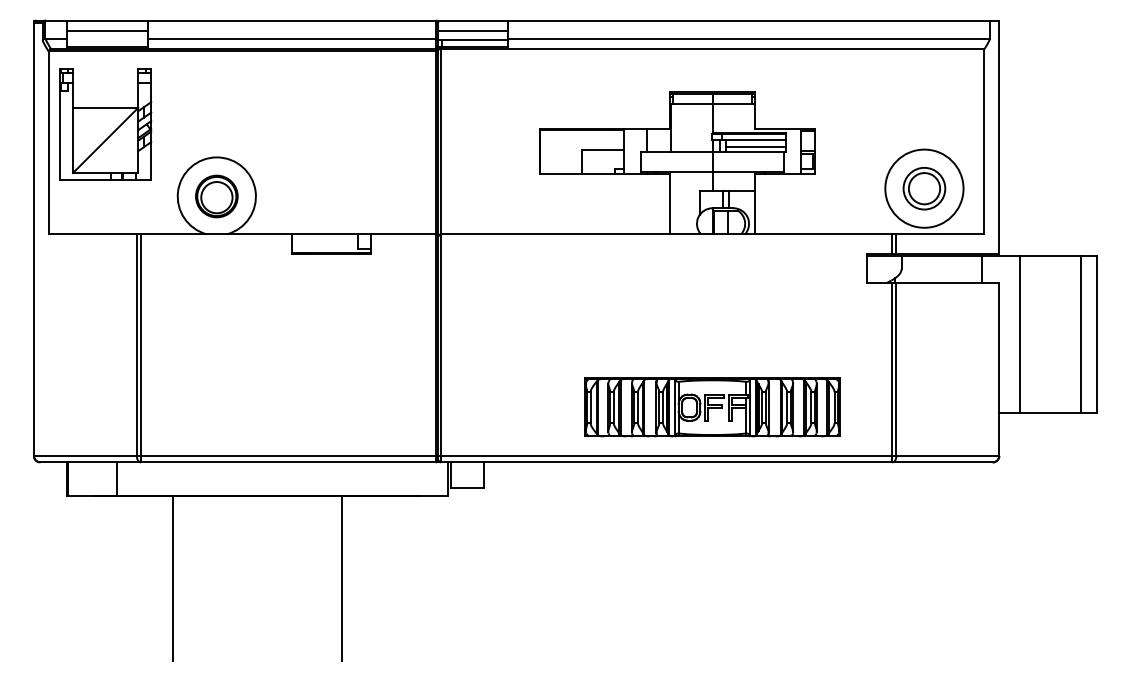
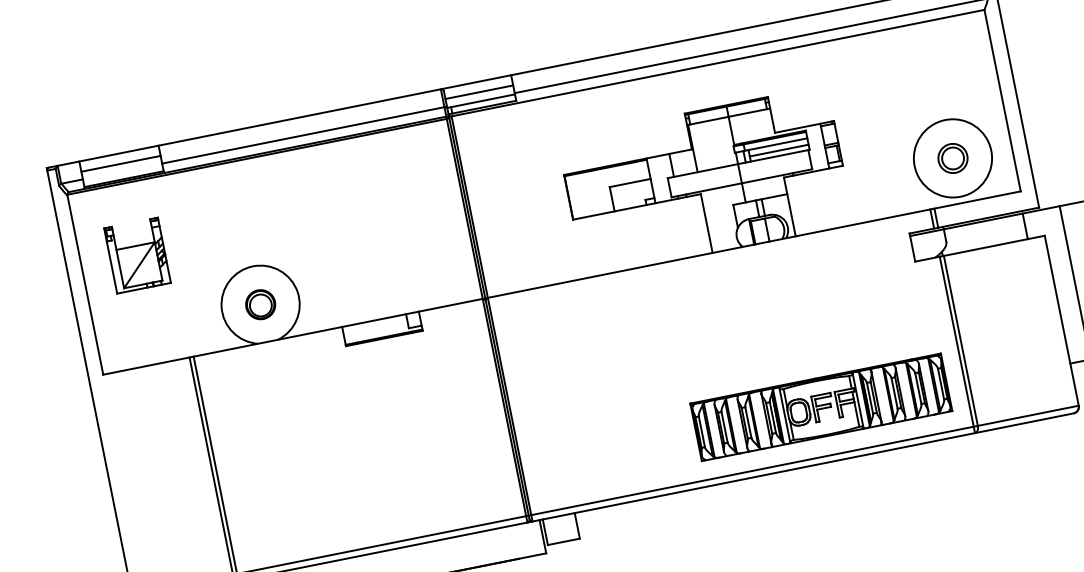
part: (105, 124) -> (137, 255), size x0.6
part: (924, 188) -> (952, 158), size x0.7
part: (216, 196) -> (260, 304), size x0.7
part: (712, 407) -> (821, 407), moved

